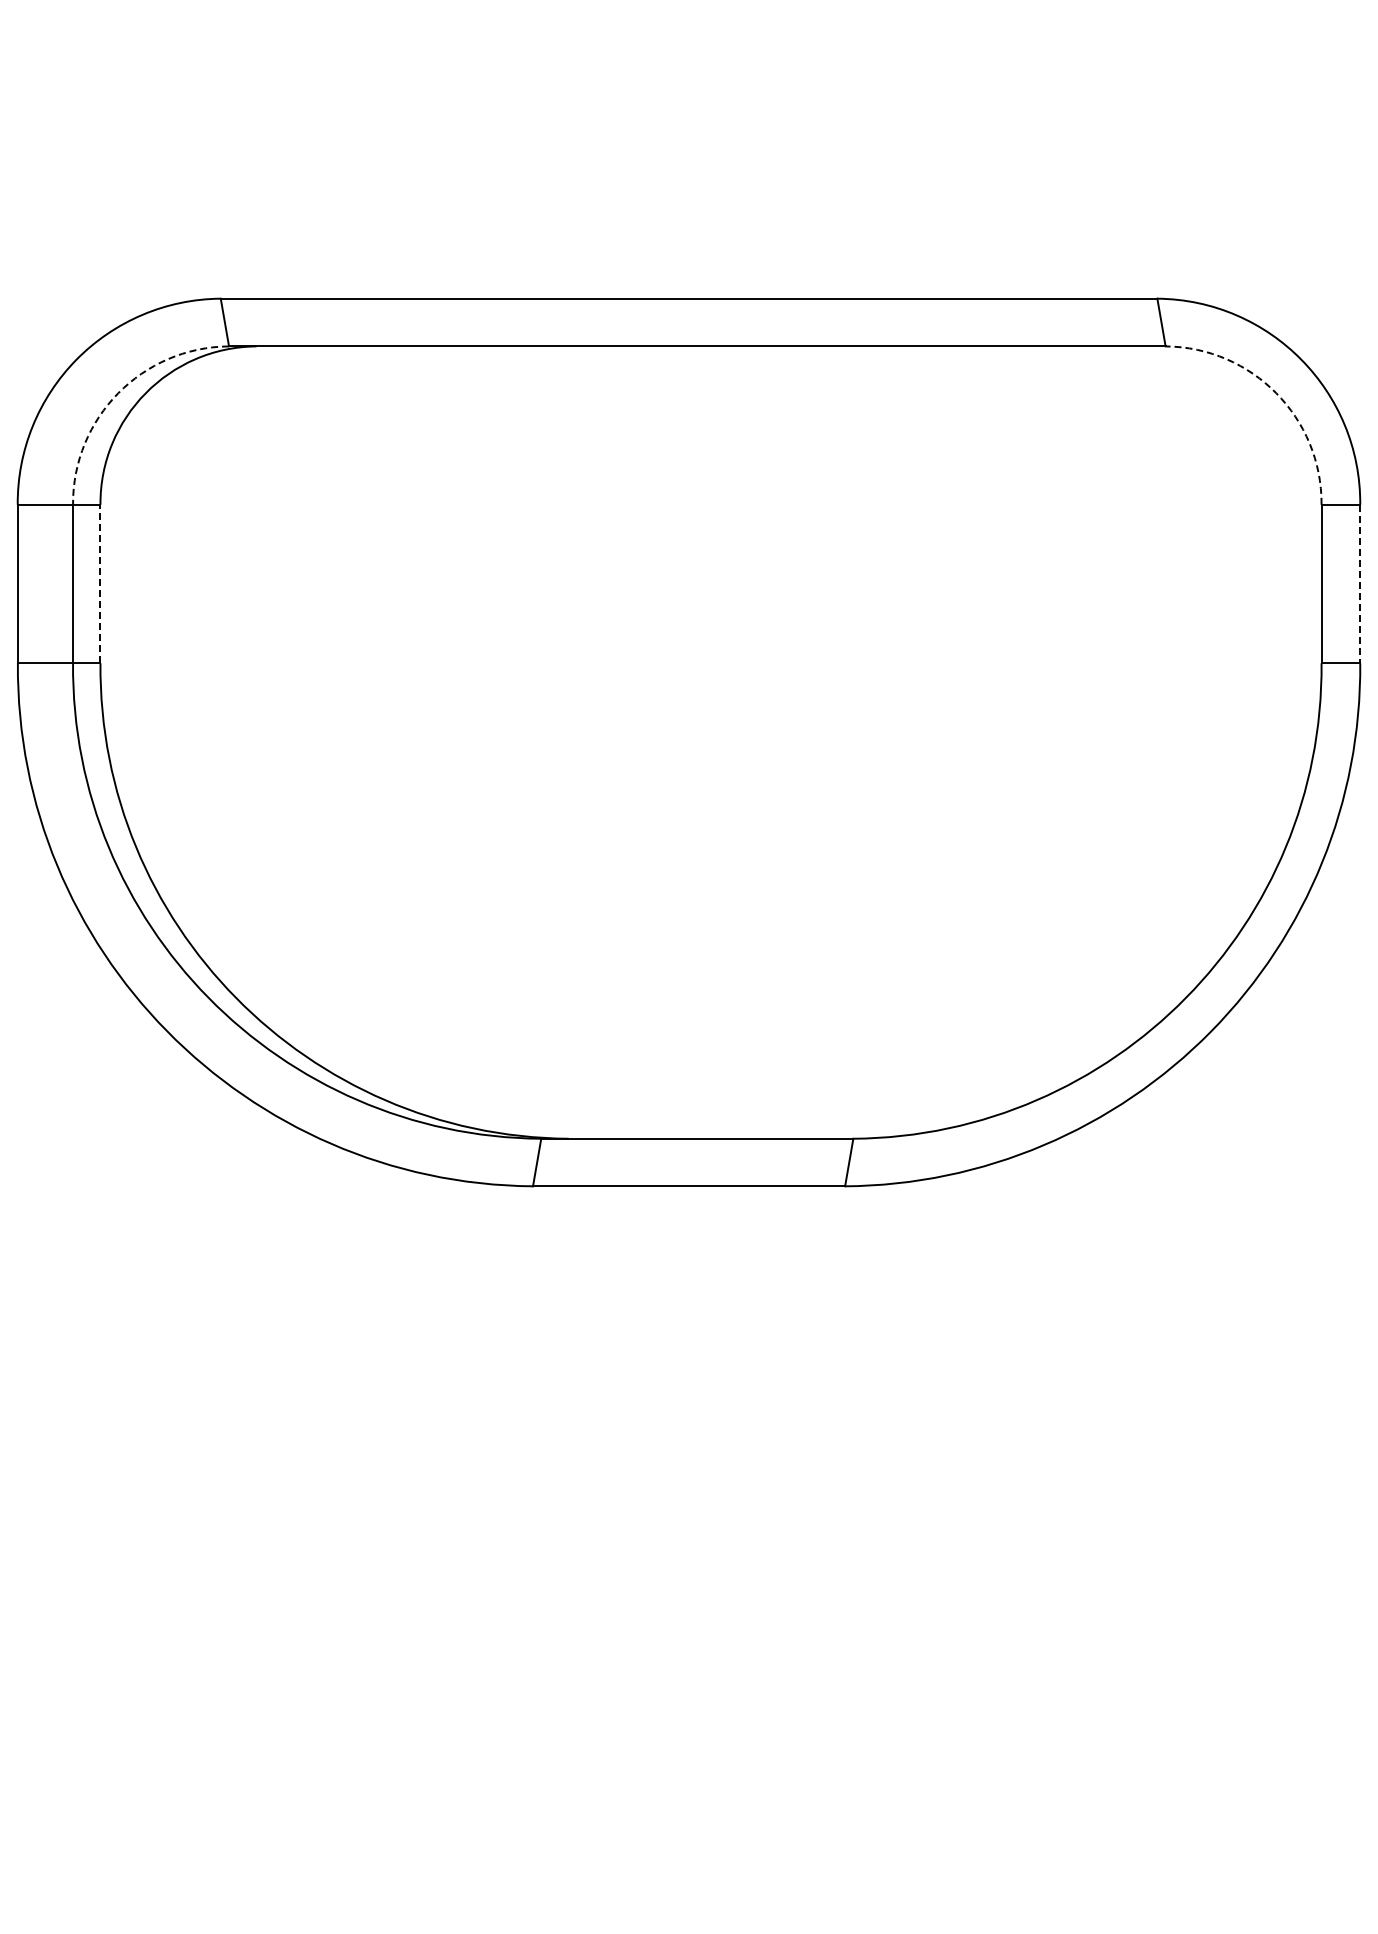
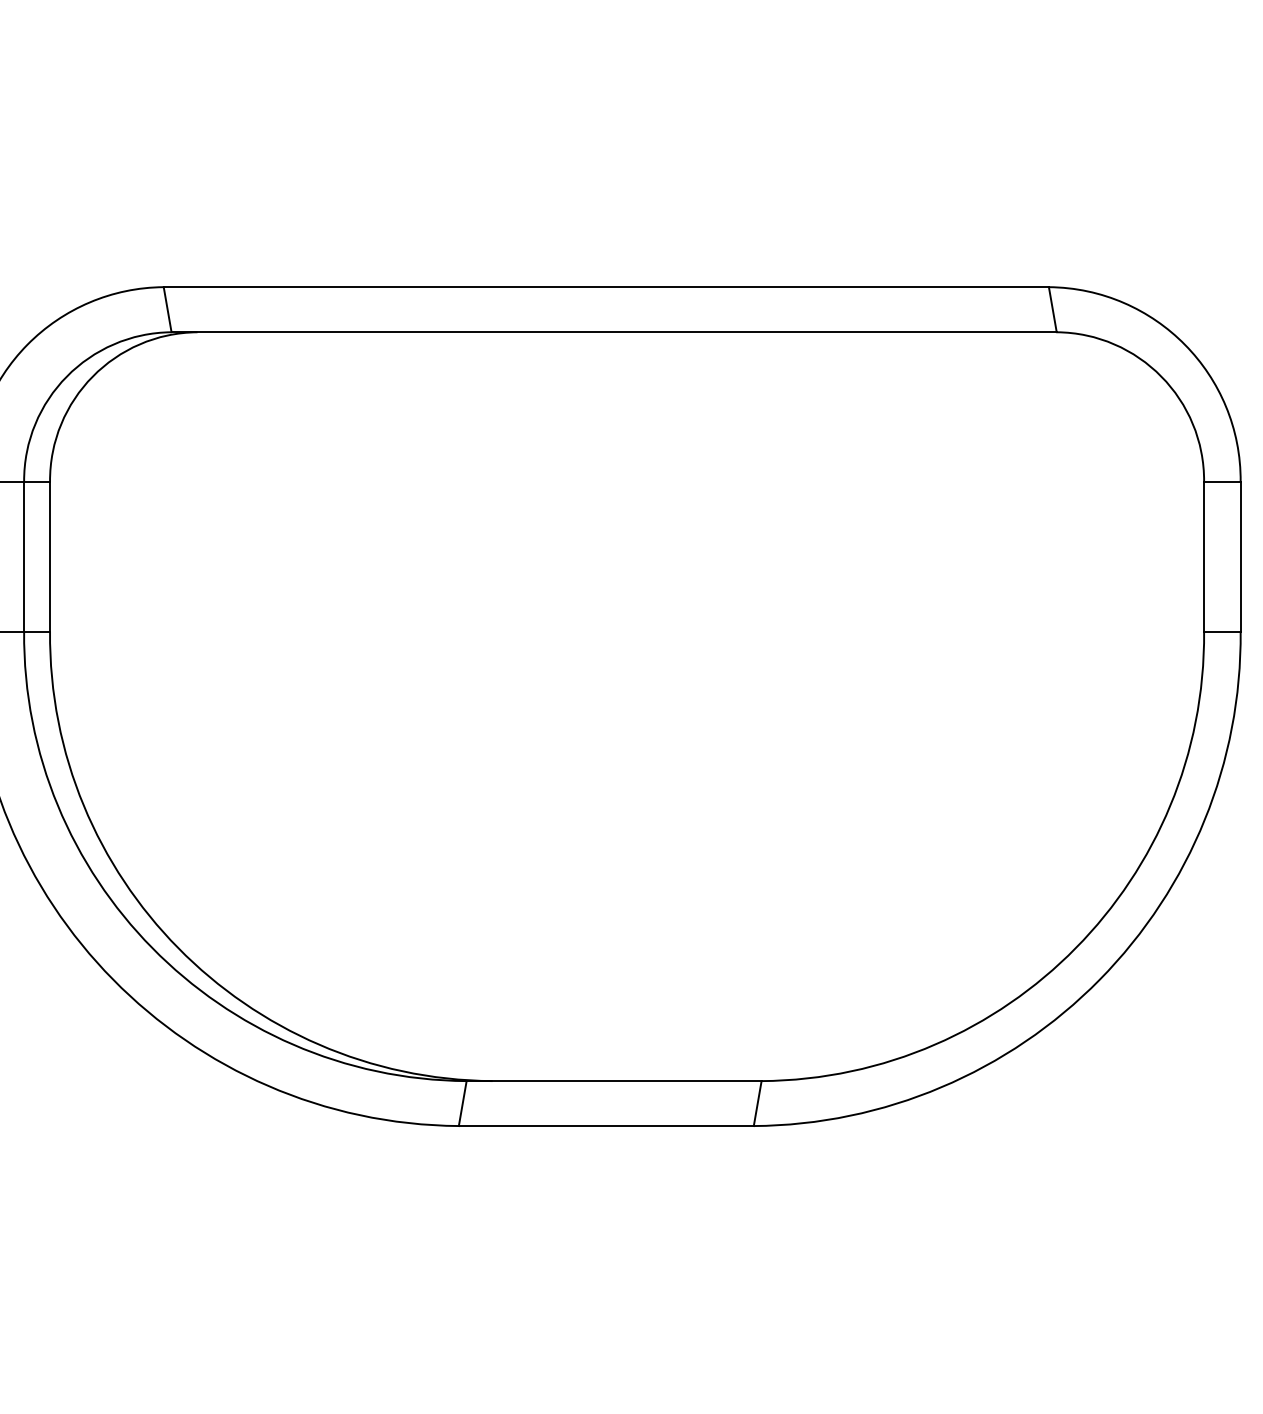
arc: (118, 393) -> (67, 376), dashed -> solid
arc: (1276, 393) -> (1161, 376), dashed -> solid
line: (100, 583) -> (50, 556), dashed -> solid
line: (1360, 584) -> (1240, 557), dashed -> solid

